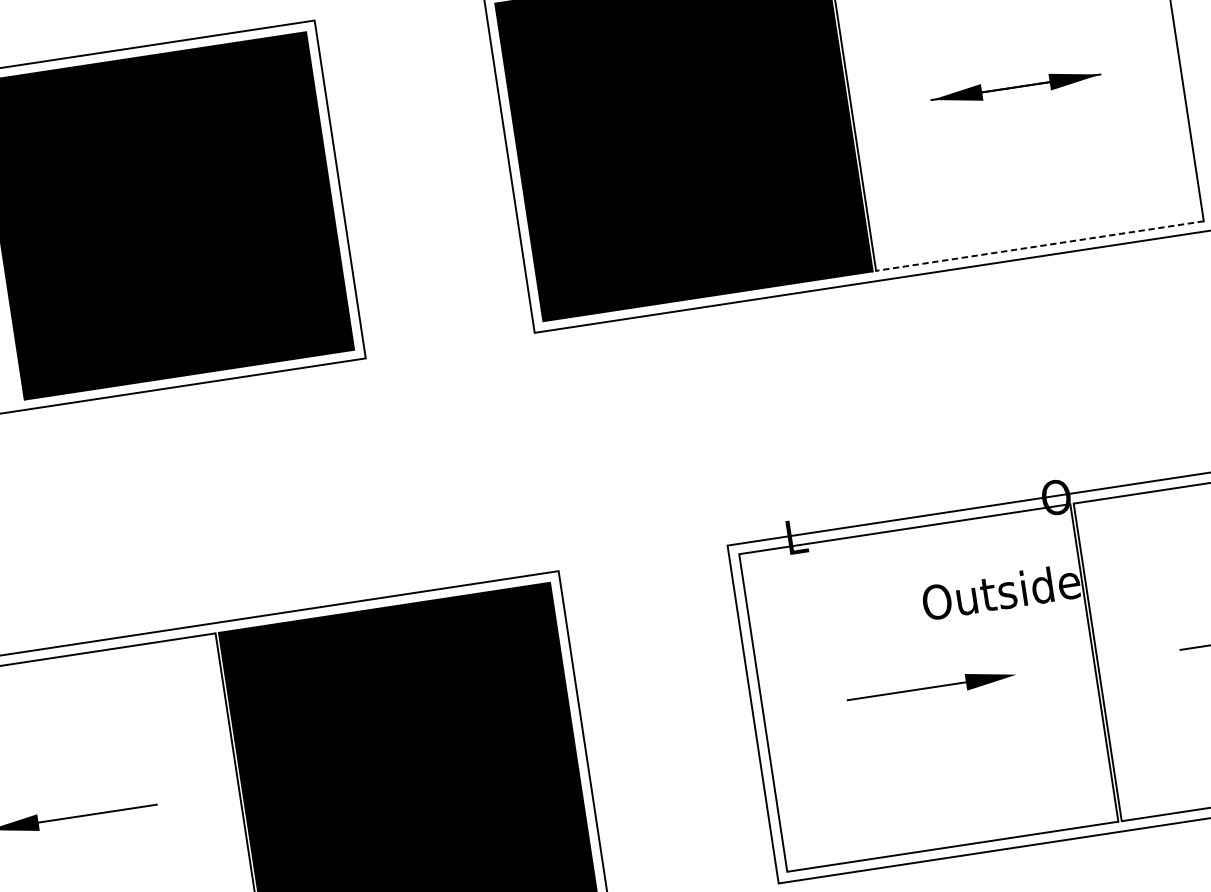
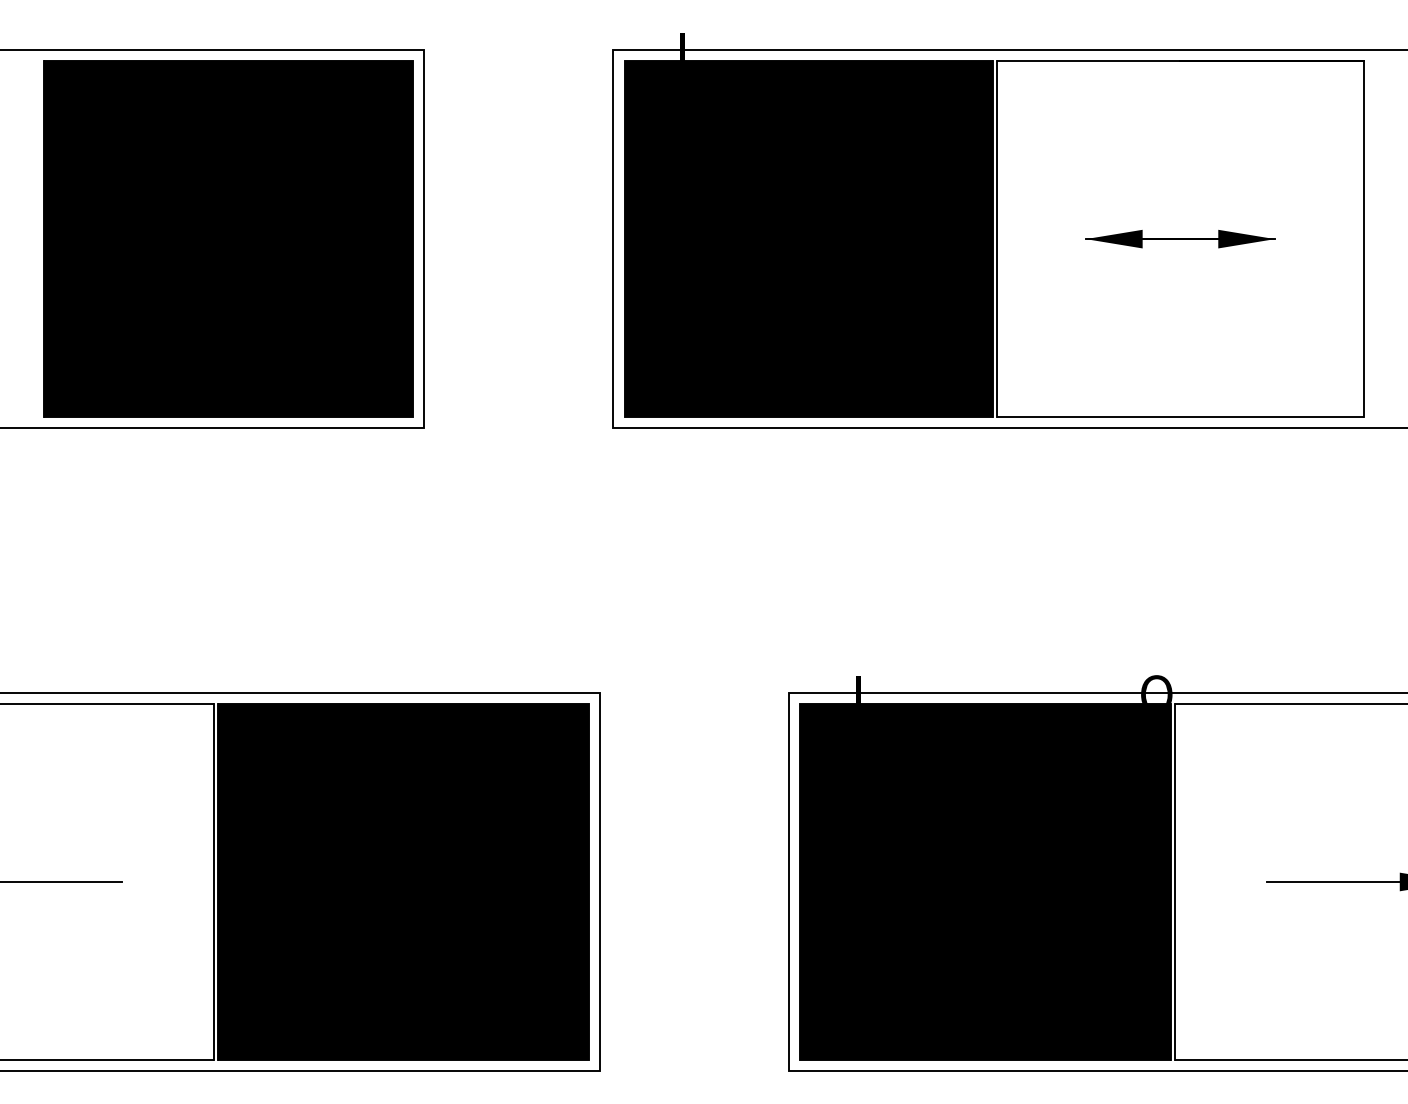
line: (1039, 245) -> (1179, 416), dashed -> solid
fill: (928, 687) -> (985, 881), added

